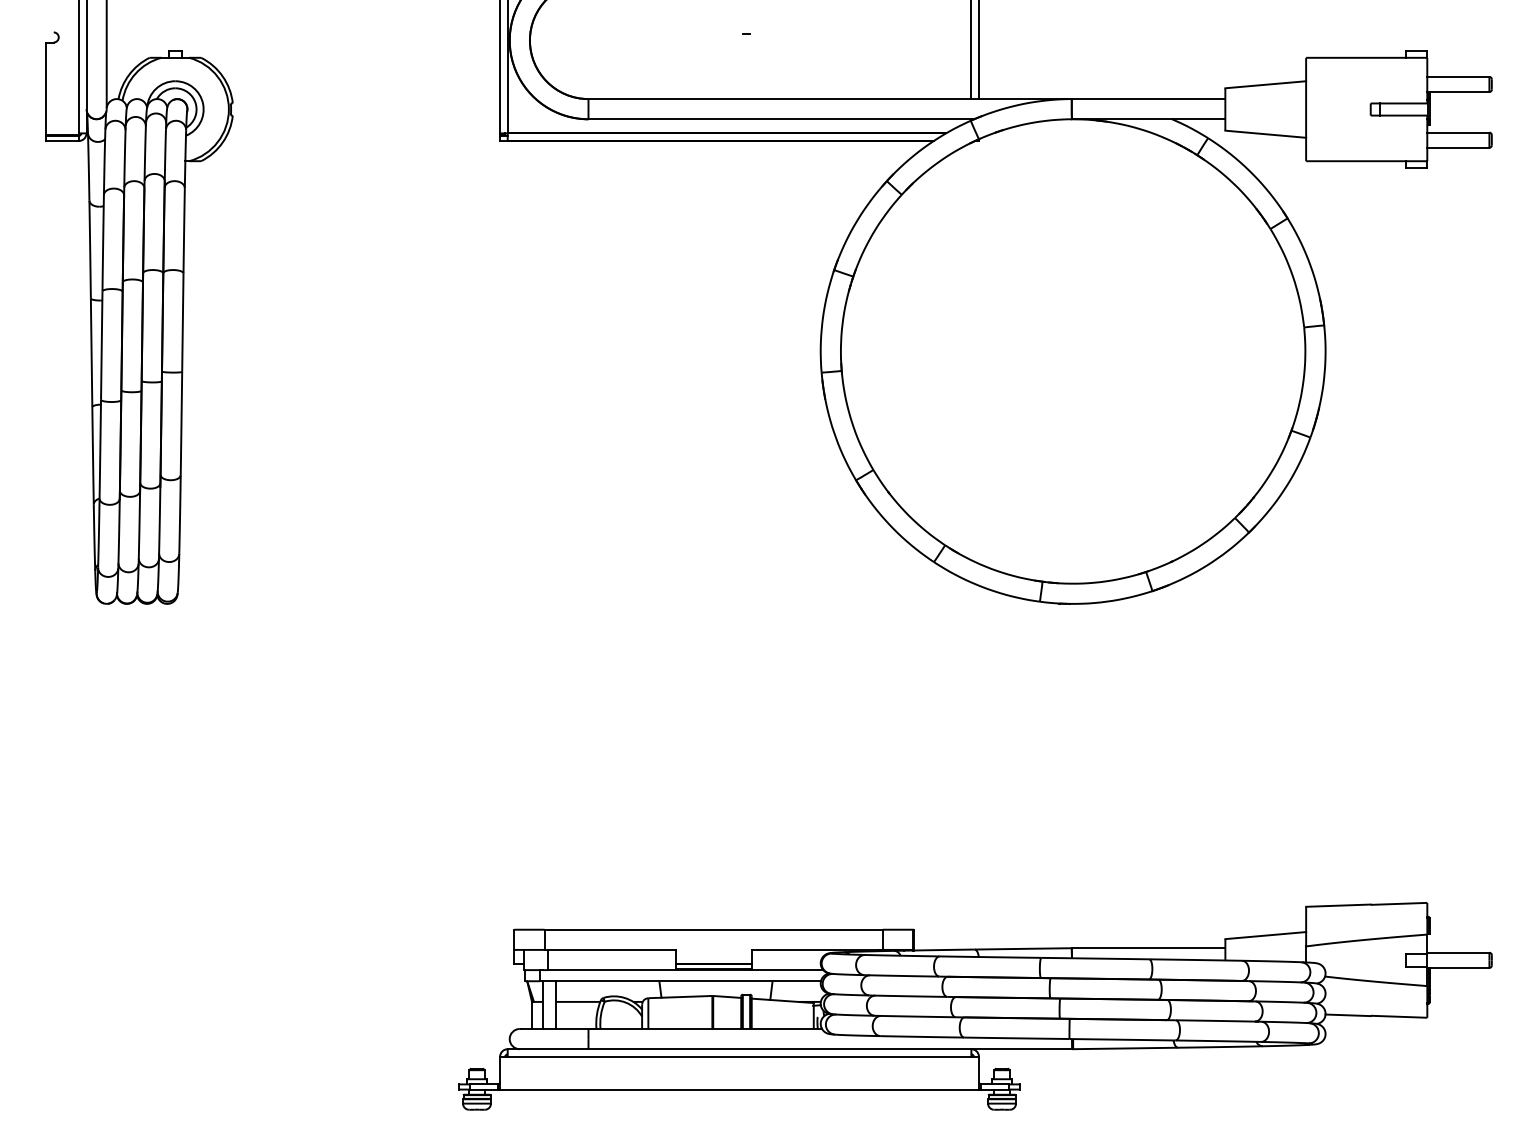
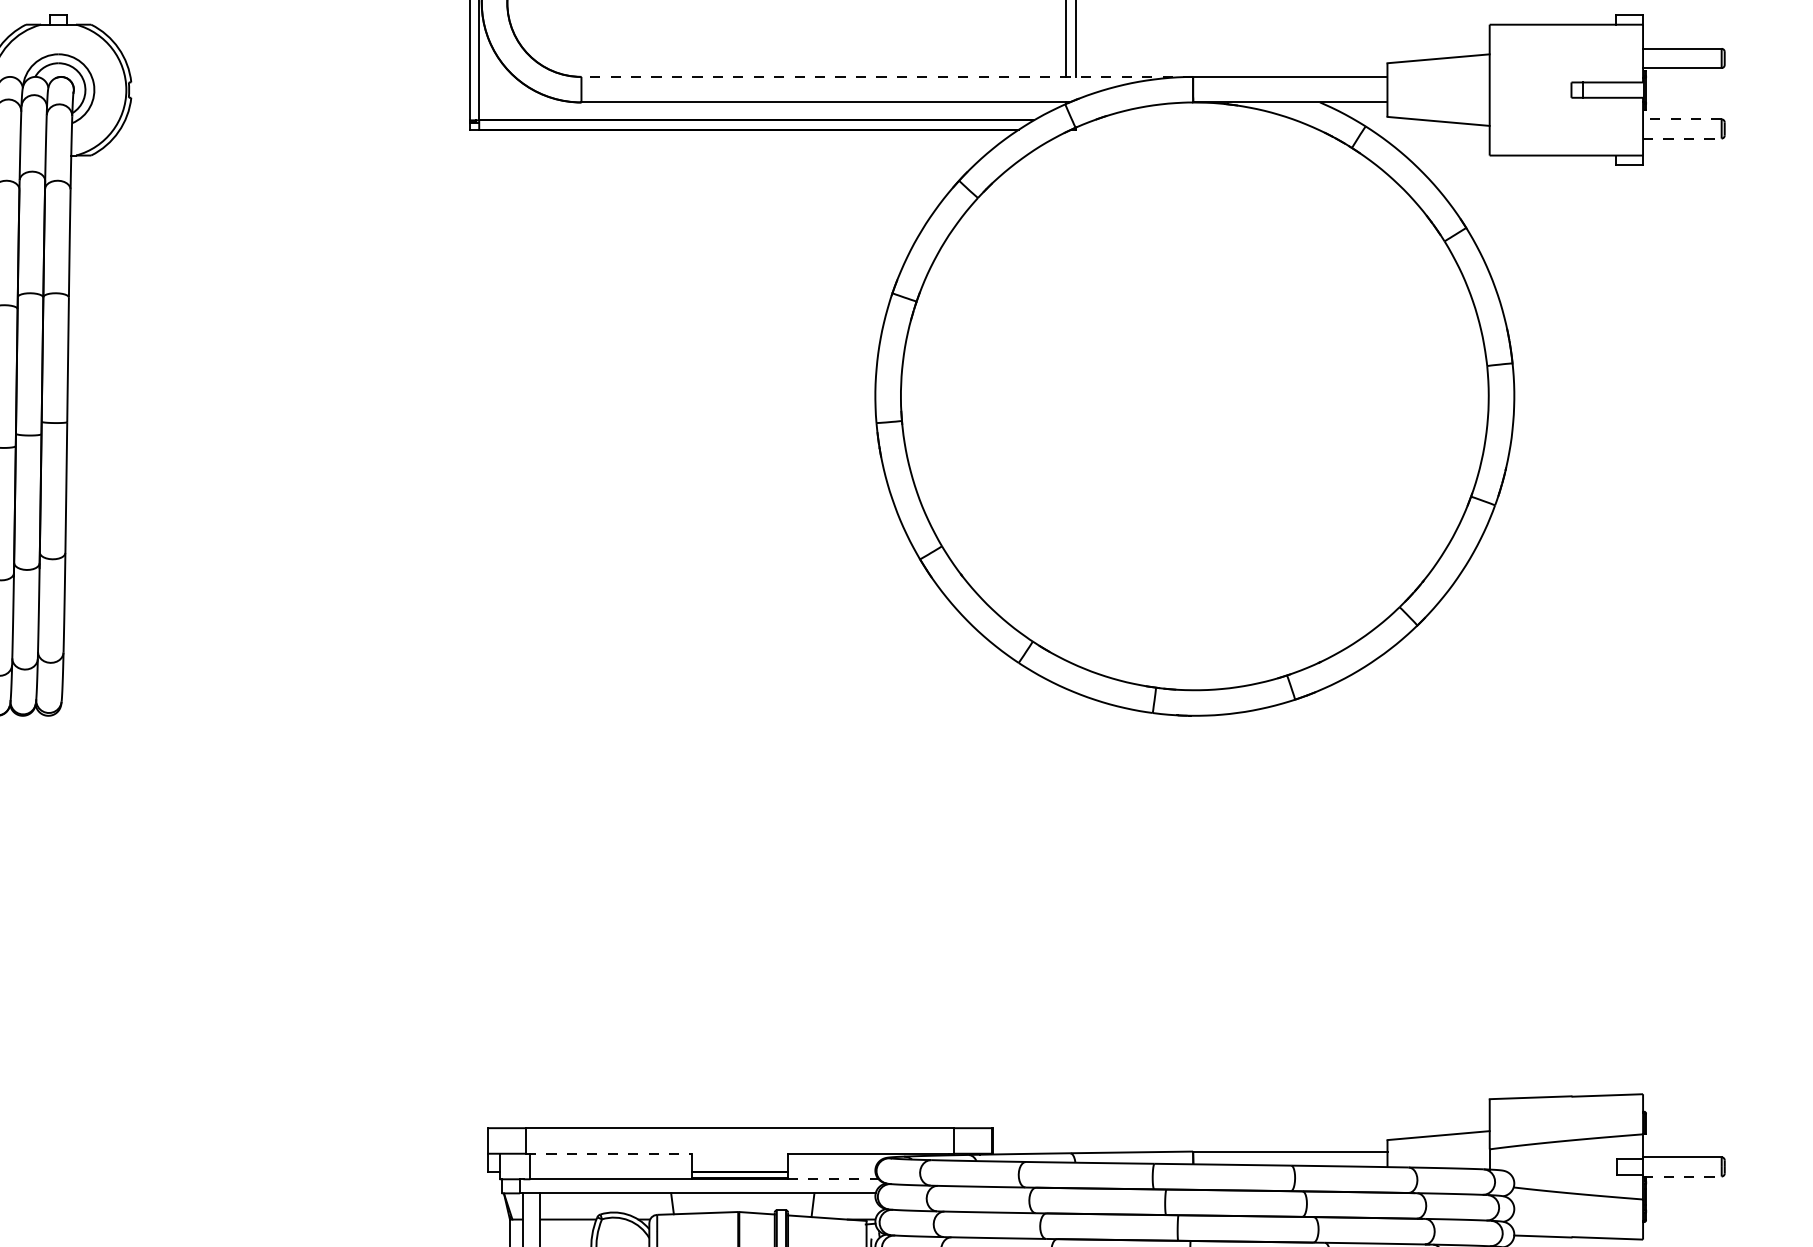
line: (830, 99) -> (887, 77), solid -> dashed
line: (1457, 132) -> (1681, 119), solid -> dashed
line: (1458, 147) -> (1682, 138), solid -> dashed
line: (610, 949) -> (609, 1153), solid -> dashed
line: (1458, 967) -> (1682, 1175), solid -> dashed
line: (787, 970) -> (833, 1179), solid -> dashed

